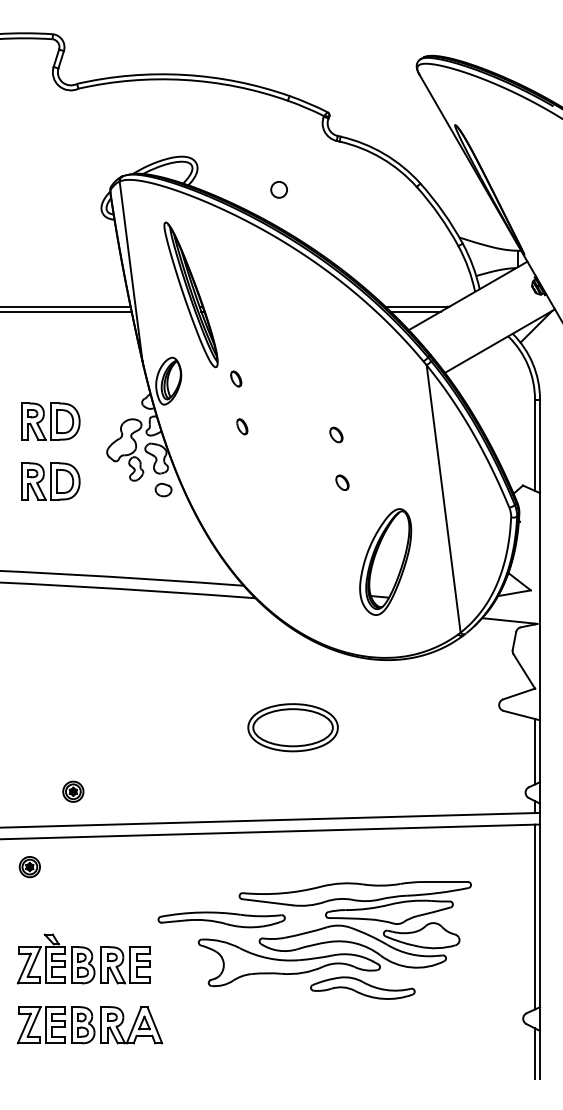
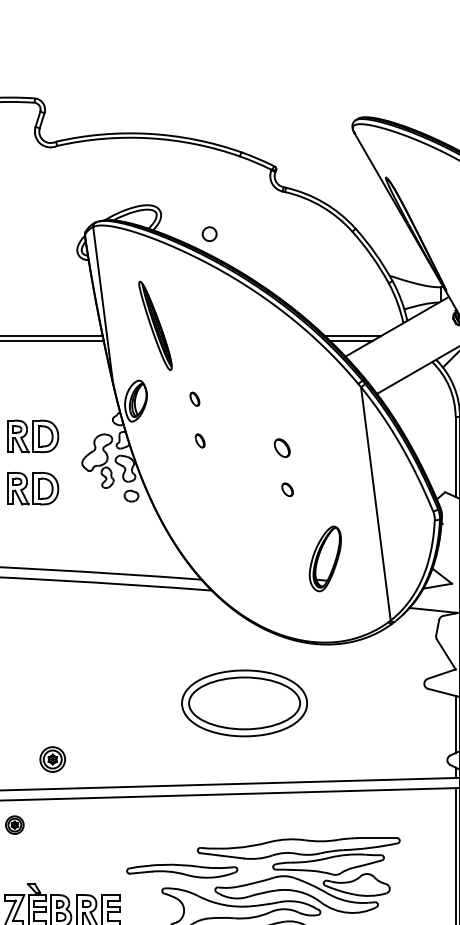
circle: (278, 189) -> (209, 233), moved
part: (190, 294) -> (155, 325), size x0.7
part: (336, 434) -> (282, 447), size x1.4
part: (385, 561) -> (325, 558), size x0.7
part: (292, 727) -> (244, 703), size x1.6
part: (73, 791) -> (52, 759), size x1.4

